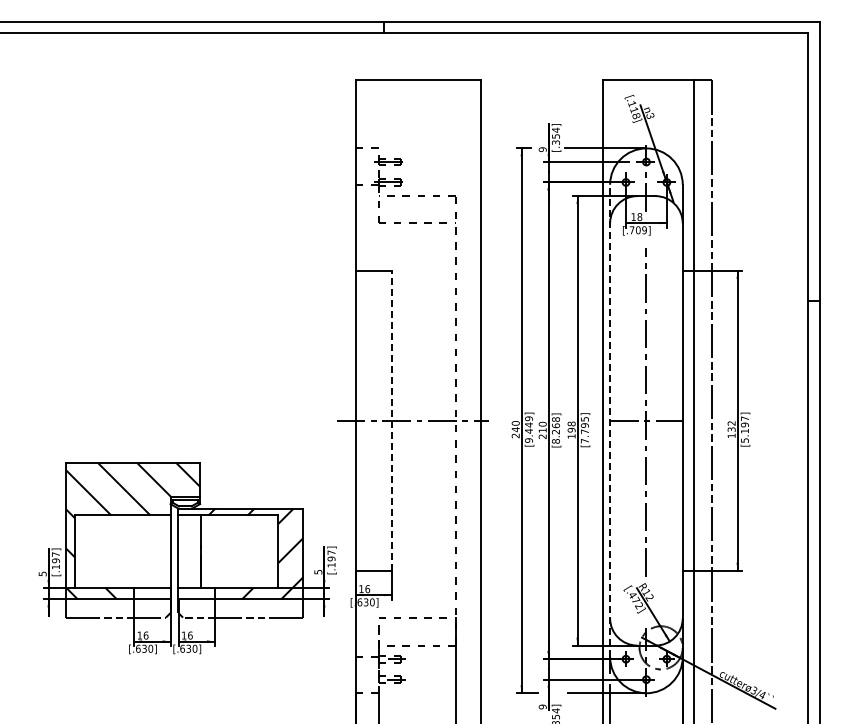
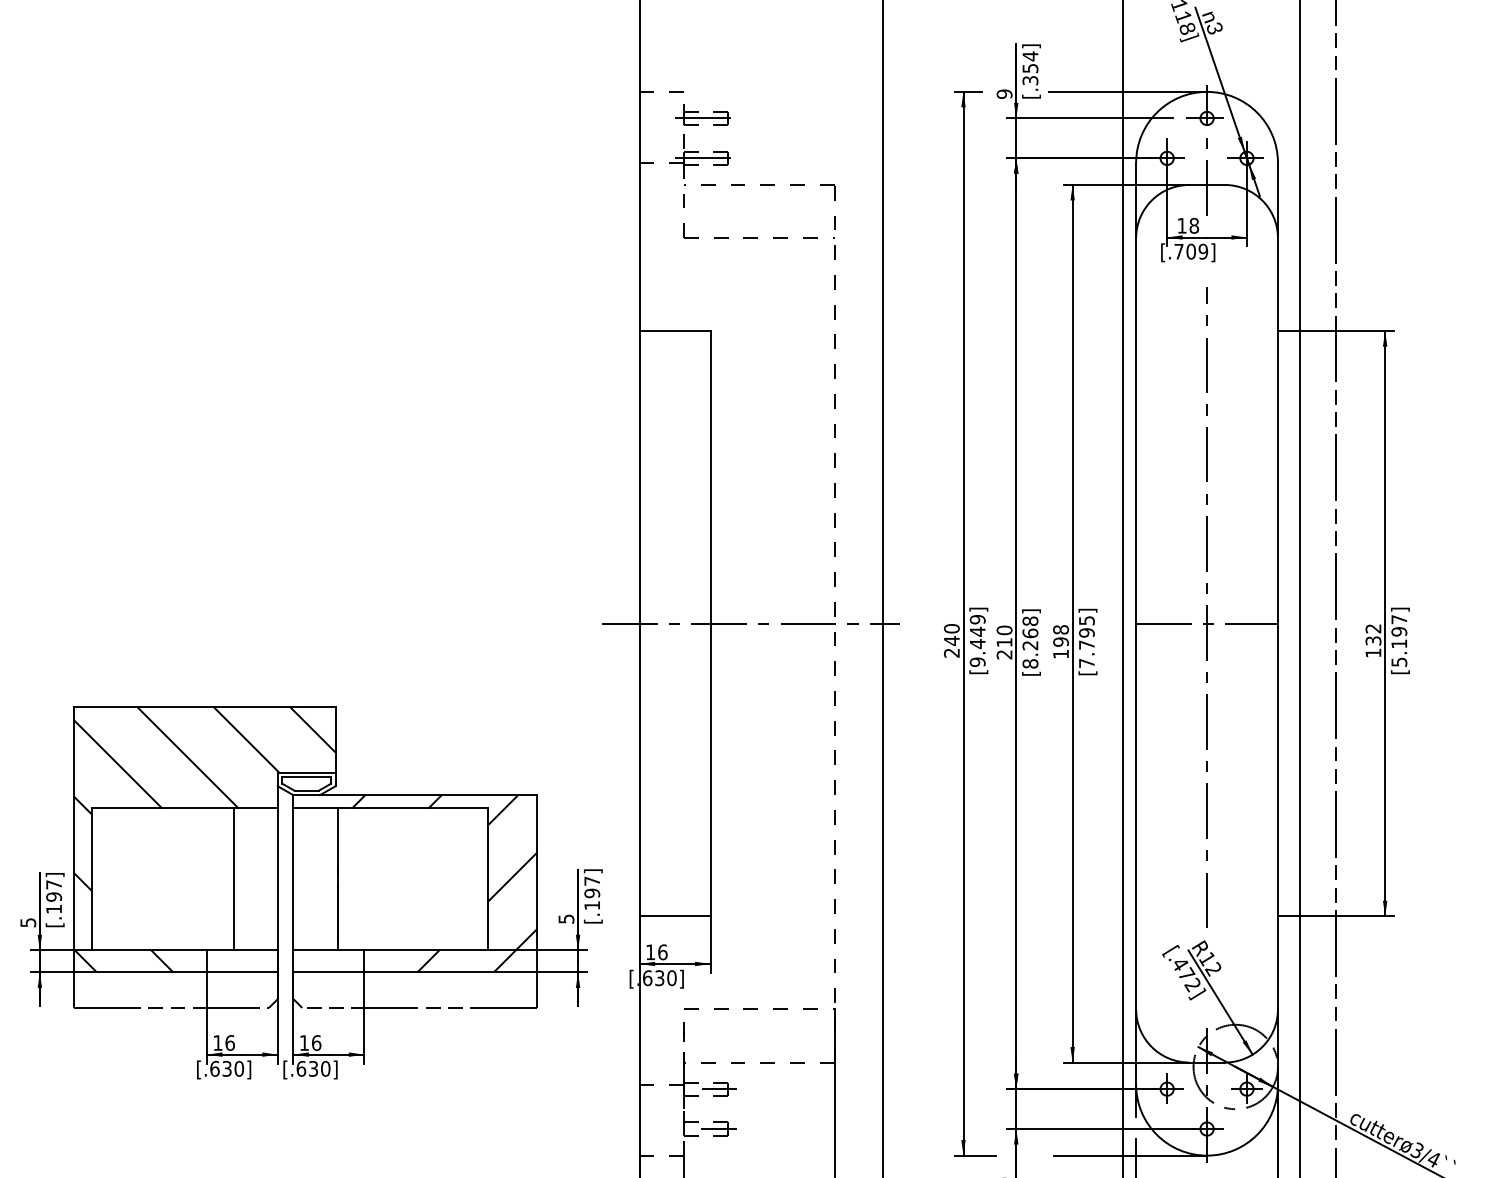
line: (392, 420) -> (711, 623), dashed -> solid
line: (610, 420) -> (1136, 623), dashed -> solid
line: (147, 551) -> (232, 878), added

